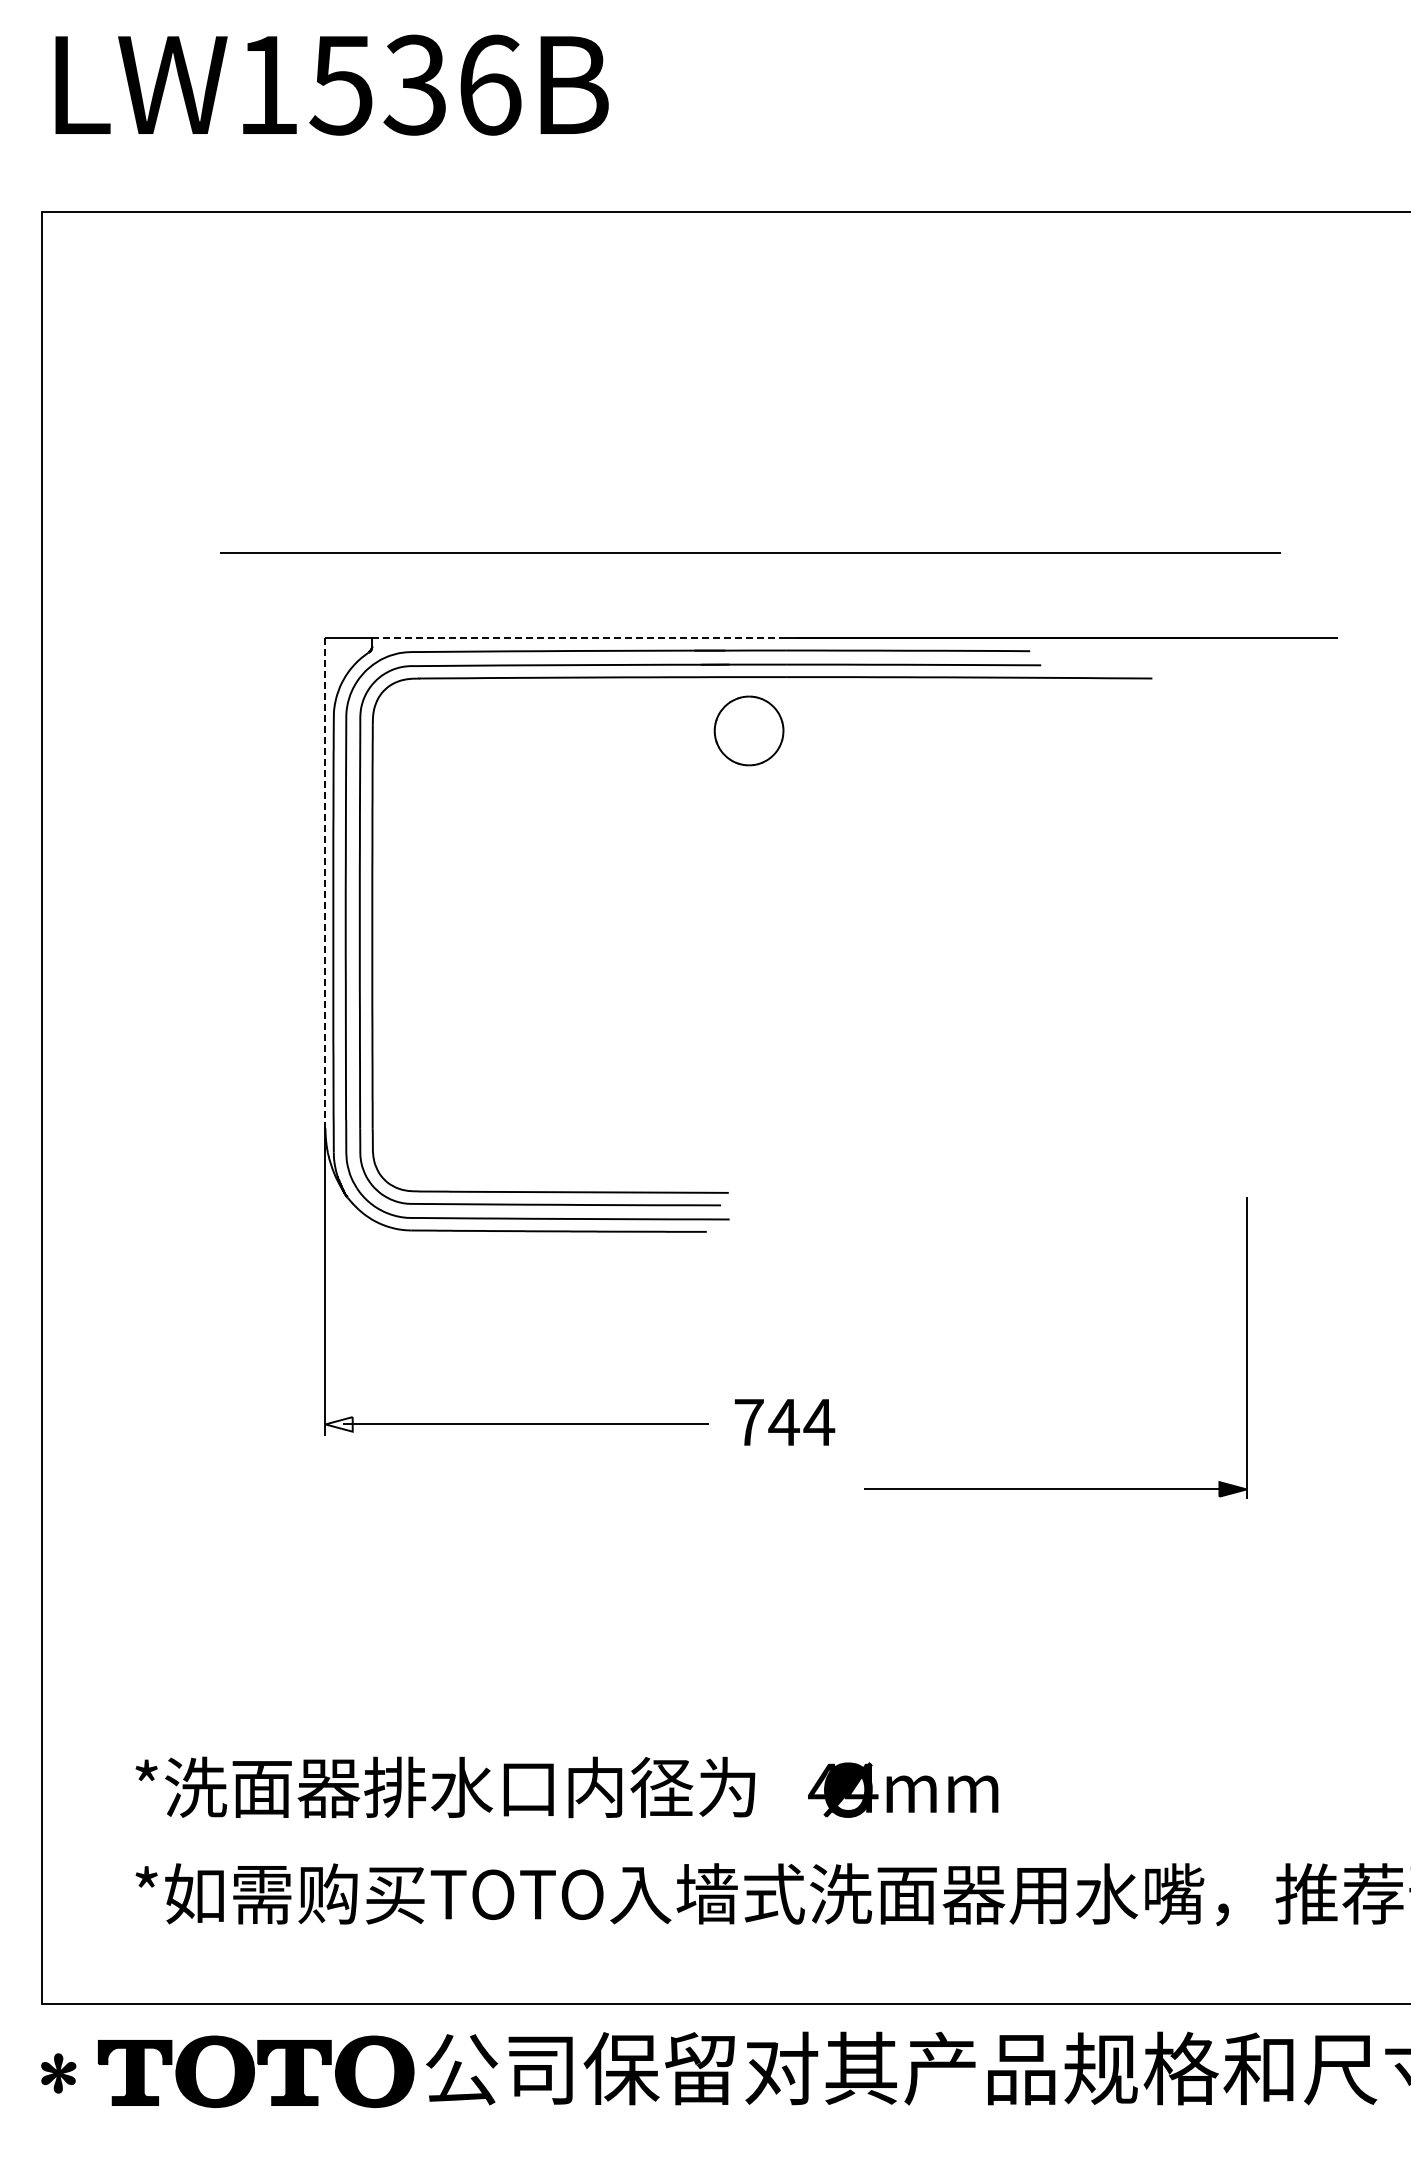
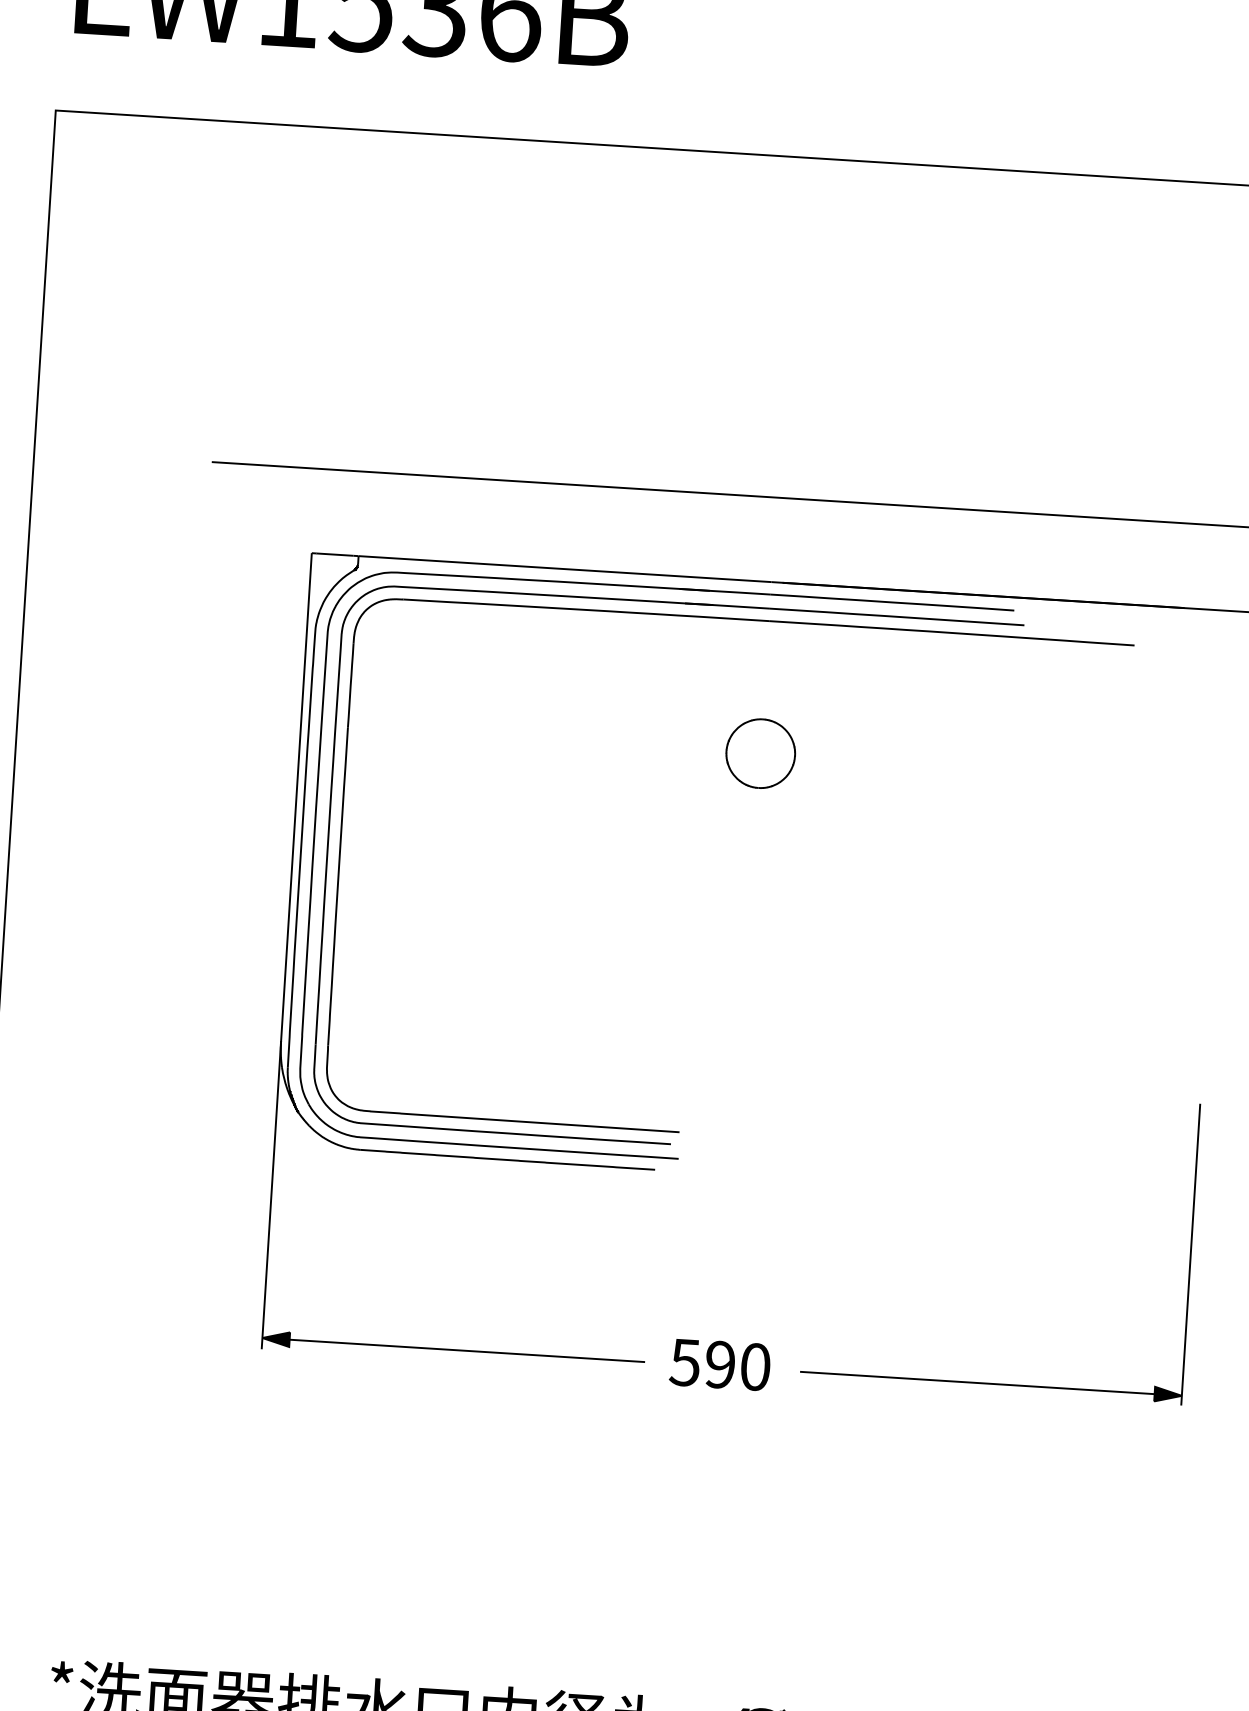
line: (579, 638) -> (565, 569), dashed -> solid
part: (748, 730) -> (760, 753), moved
line: (325, 883) -> (296, 798), dashed -> solid
text: (784, 1422) -> (720, 1364), 744 -> 590
fill: (338, 1424) -> (275, 1338), added
part: (1055, 1488) -> (991, 1382), moved

